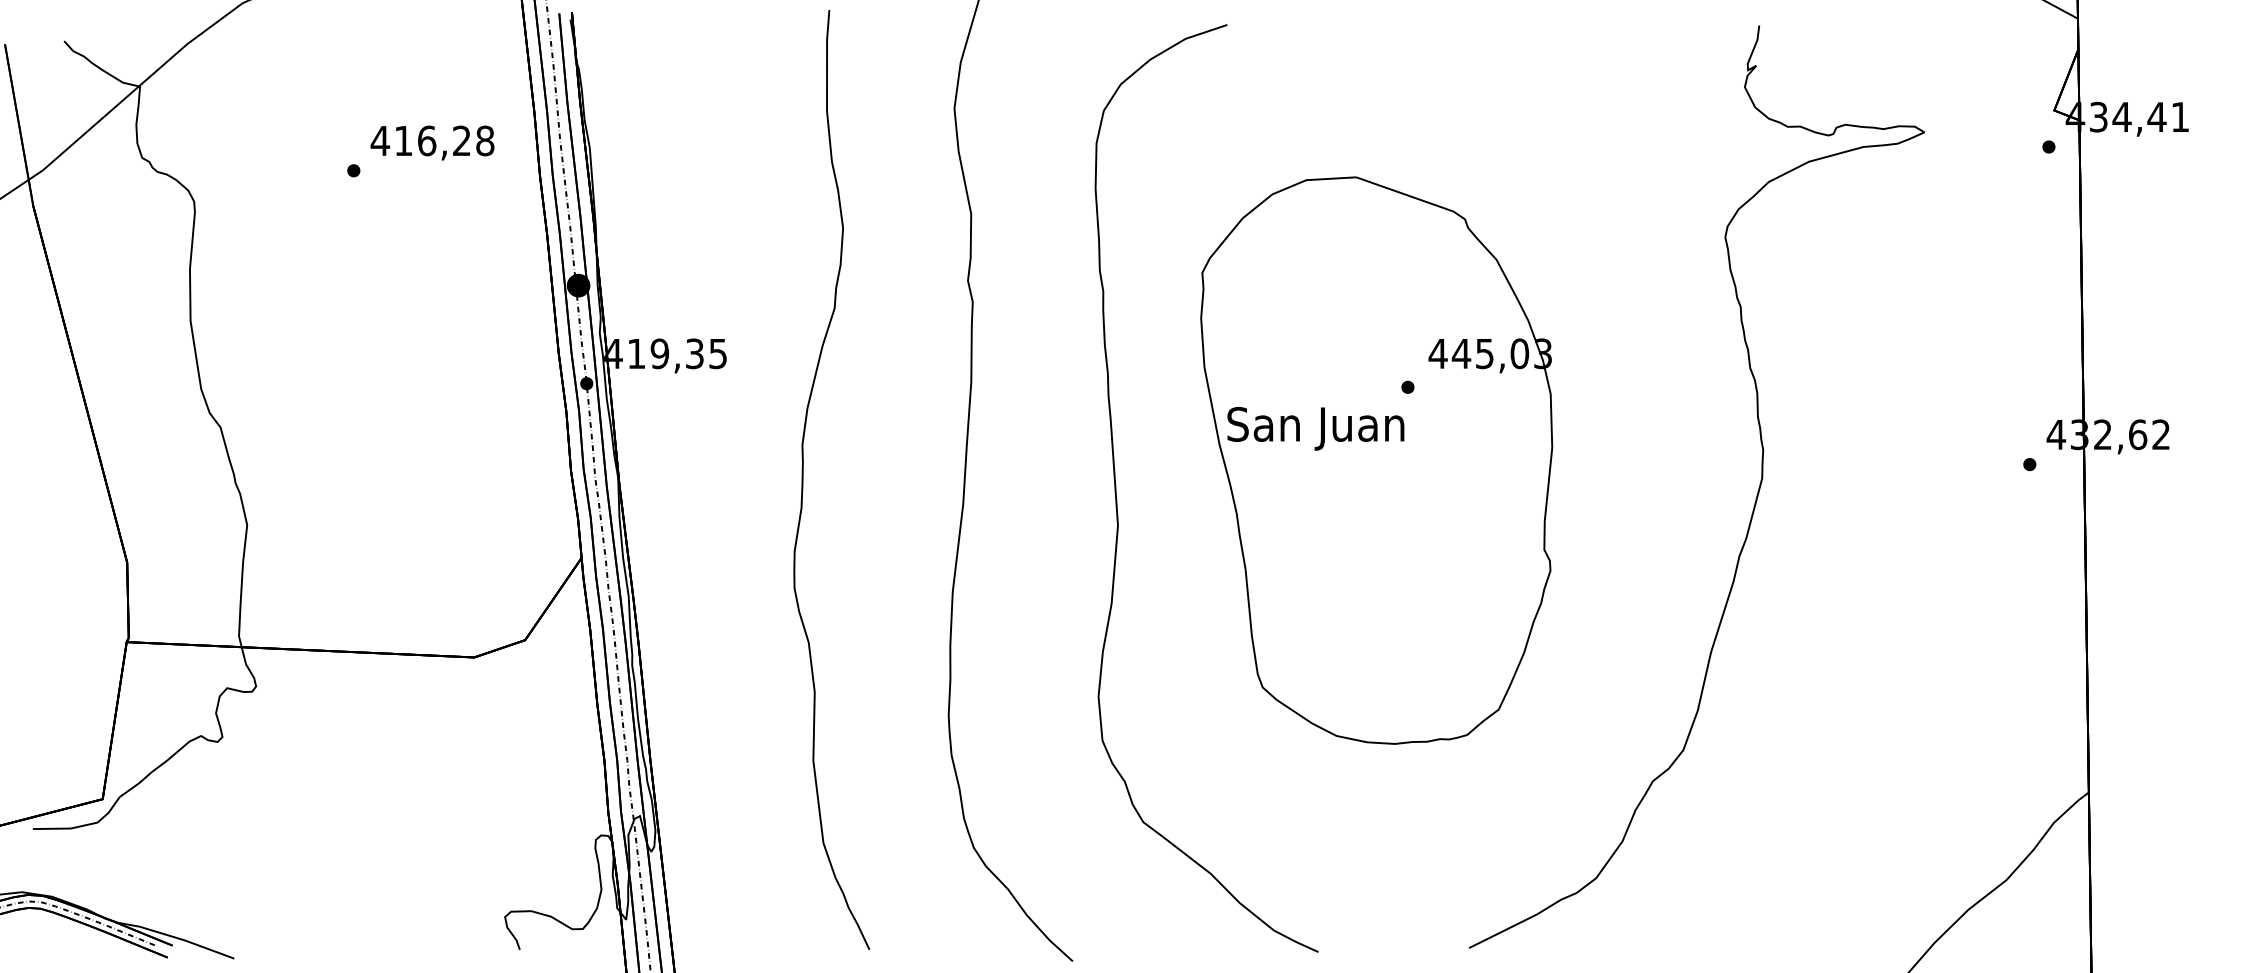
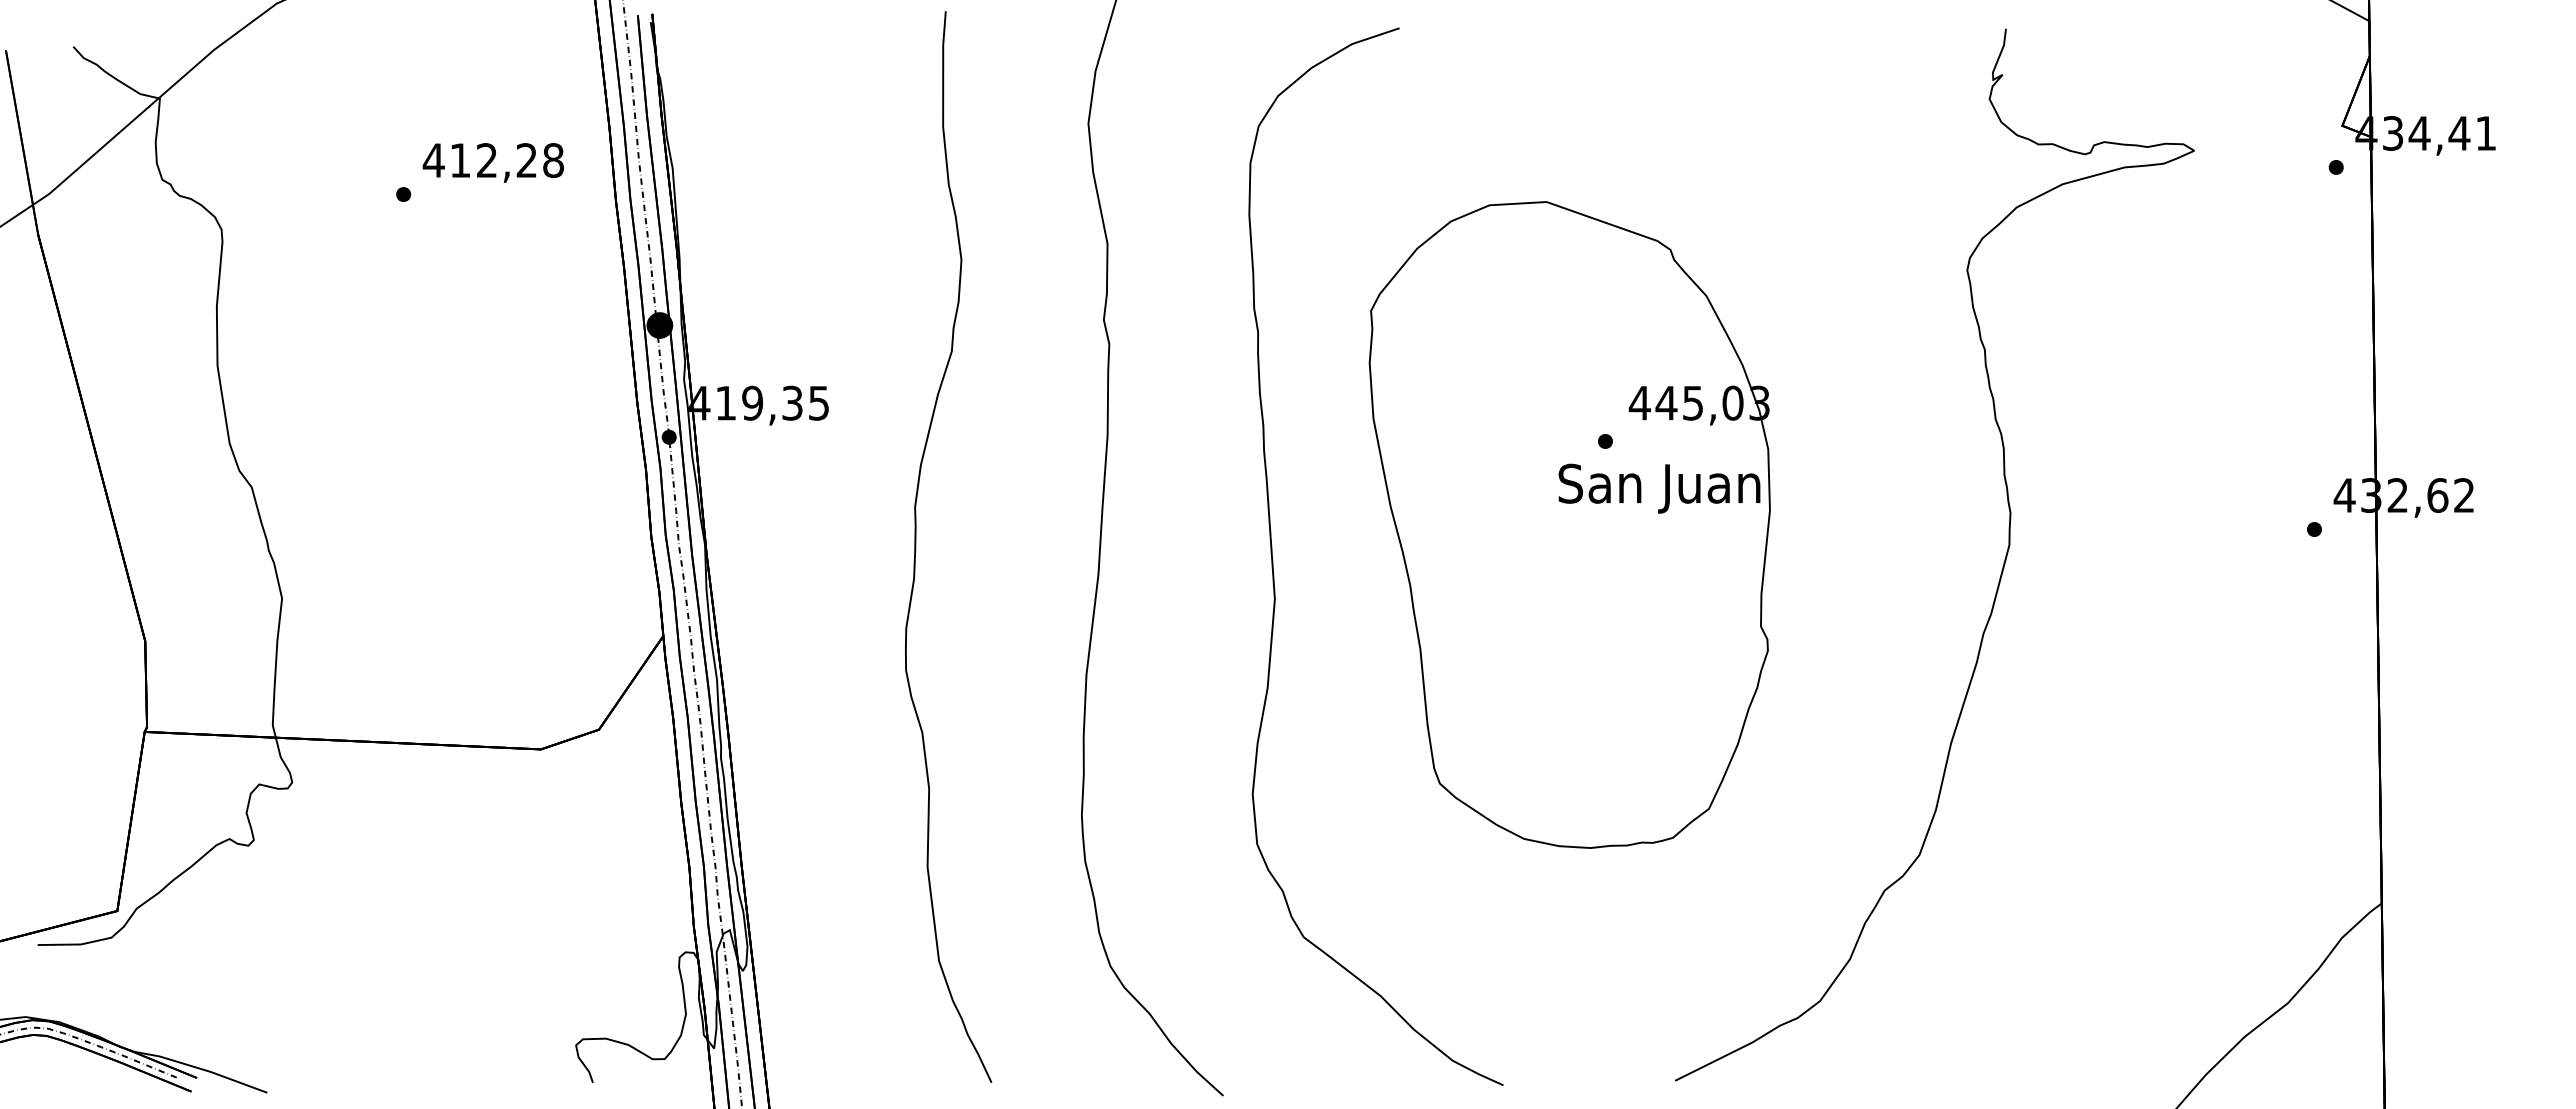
text: (426, 140) -> (486, 160), 416,28 -> 412,28
text: (1315, 428) -> (1659, 488), moved

